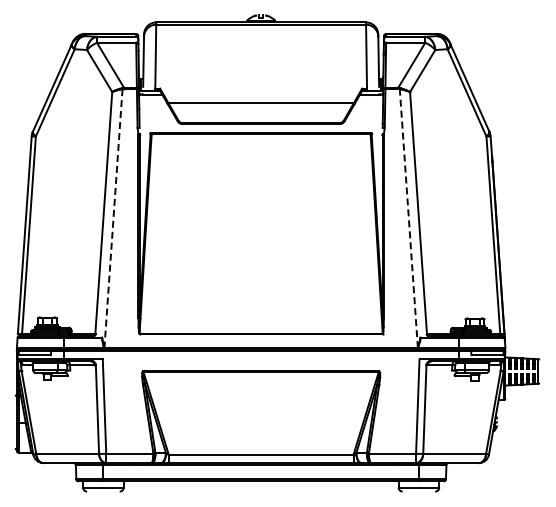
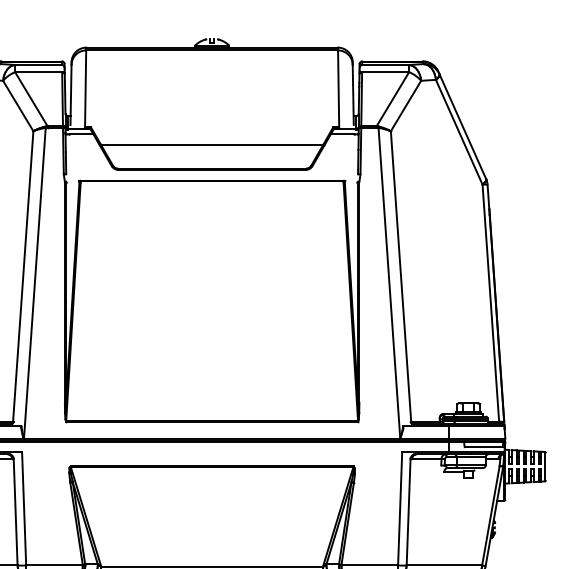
line: (113, 218) -> (34, 283), dashed -> solid
line: (408, 218) -> (388, 283), dashed -> solid

